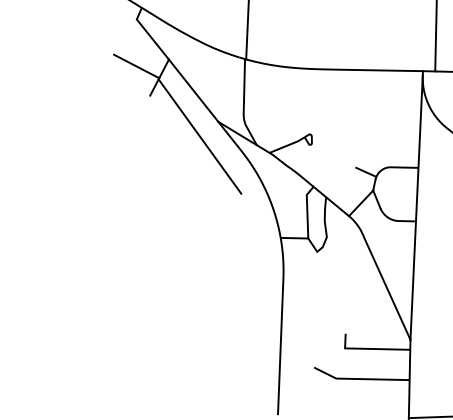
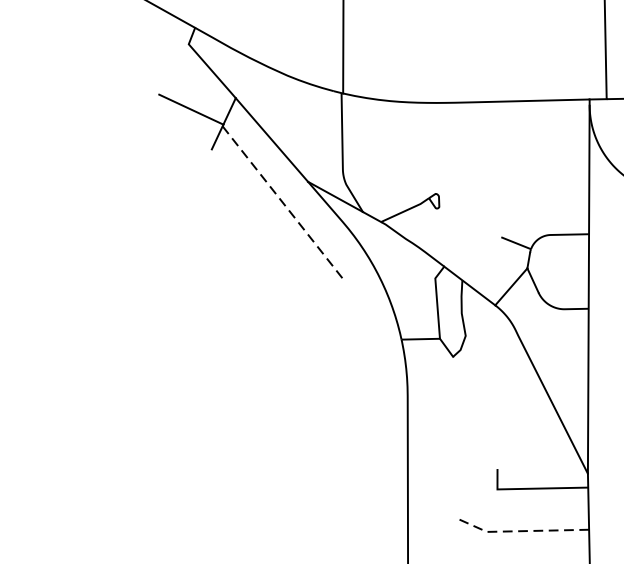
line: (199, 136) -> (282, 203), solid -> dashed
line: (360, 379) -> (520, 531), solid -> dashed

